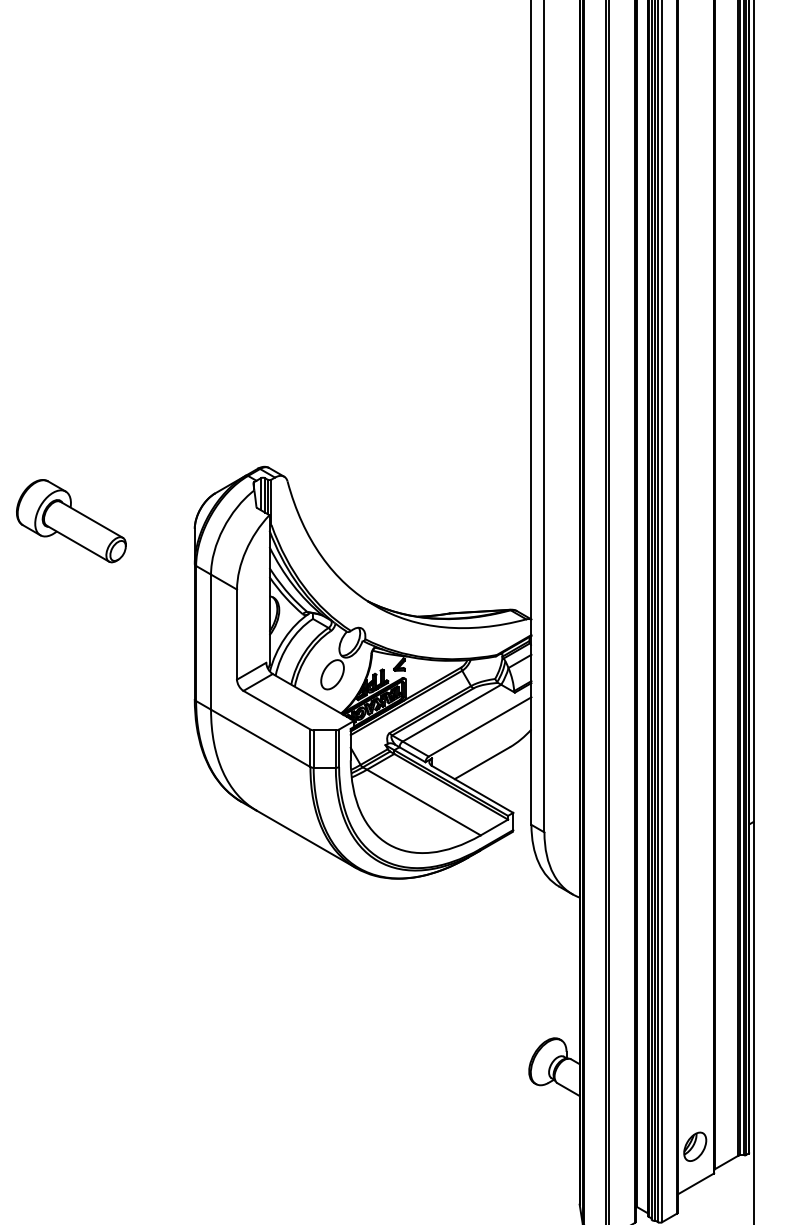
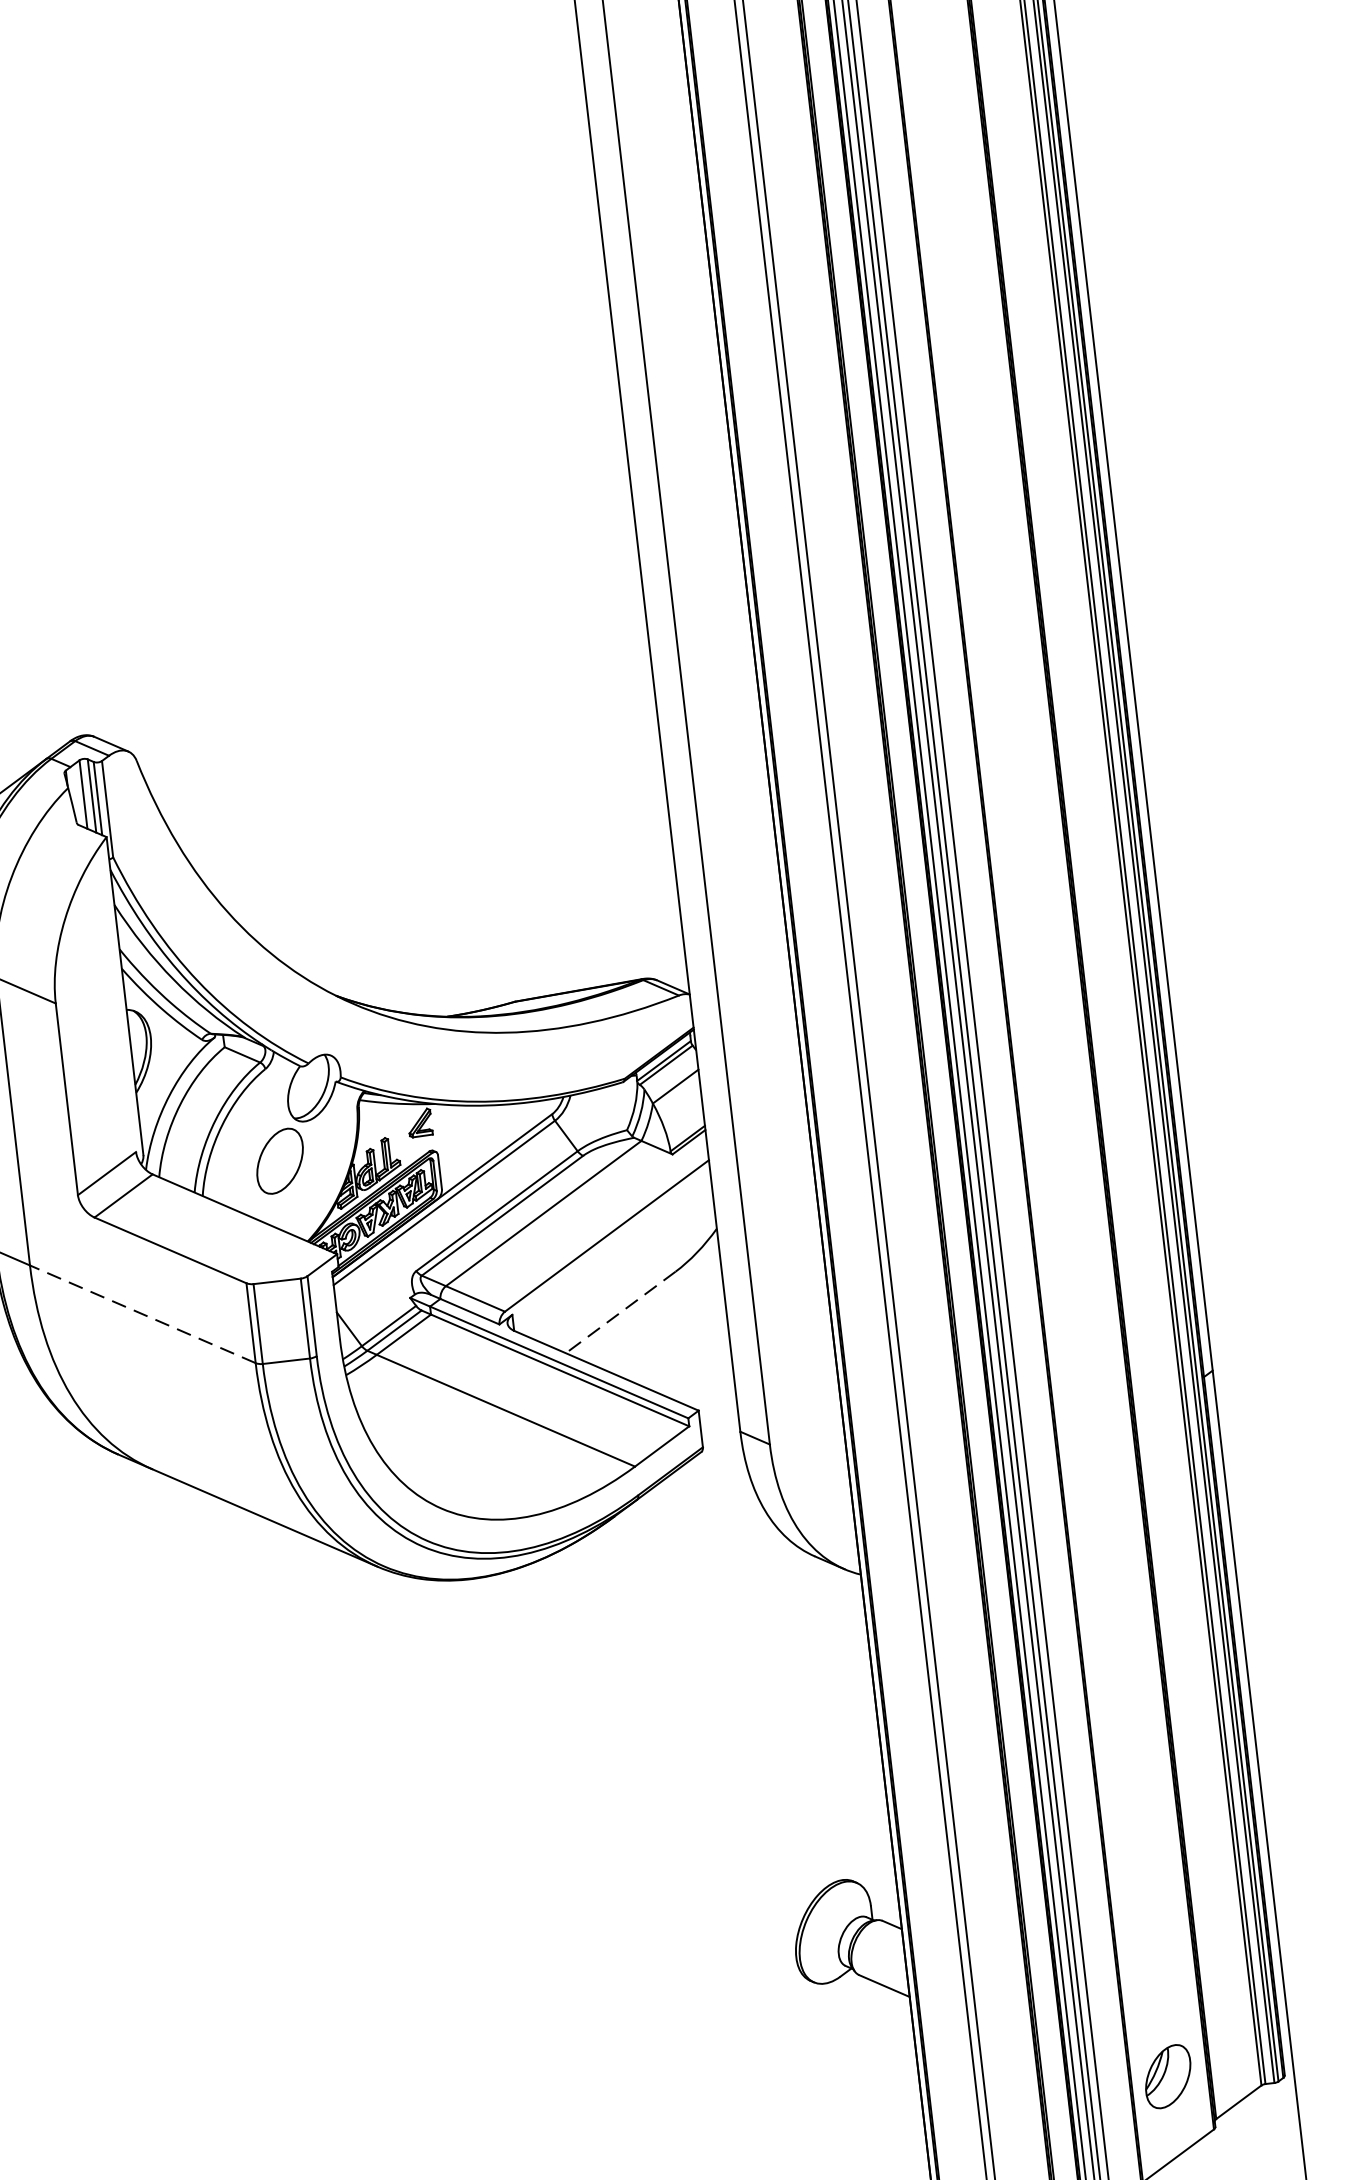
line: (260, 738) -> (142, 1314), solid -> dashed
line: (482, 763) -> (621, 1313), solid -> dashed

